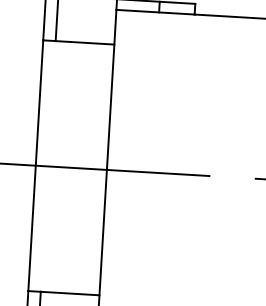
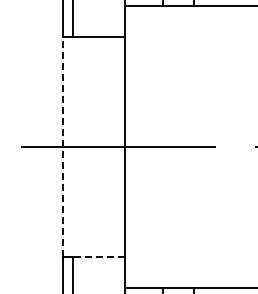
line: (35, 165) -> (62, 146), solid -> dashed
line: (70, 293) -> (99, 257), solid -> dashed

